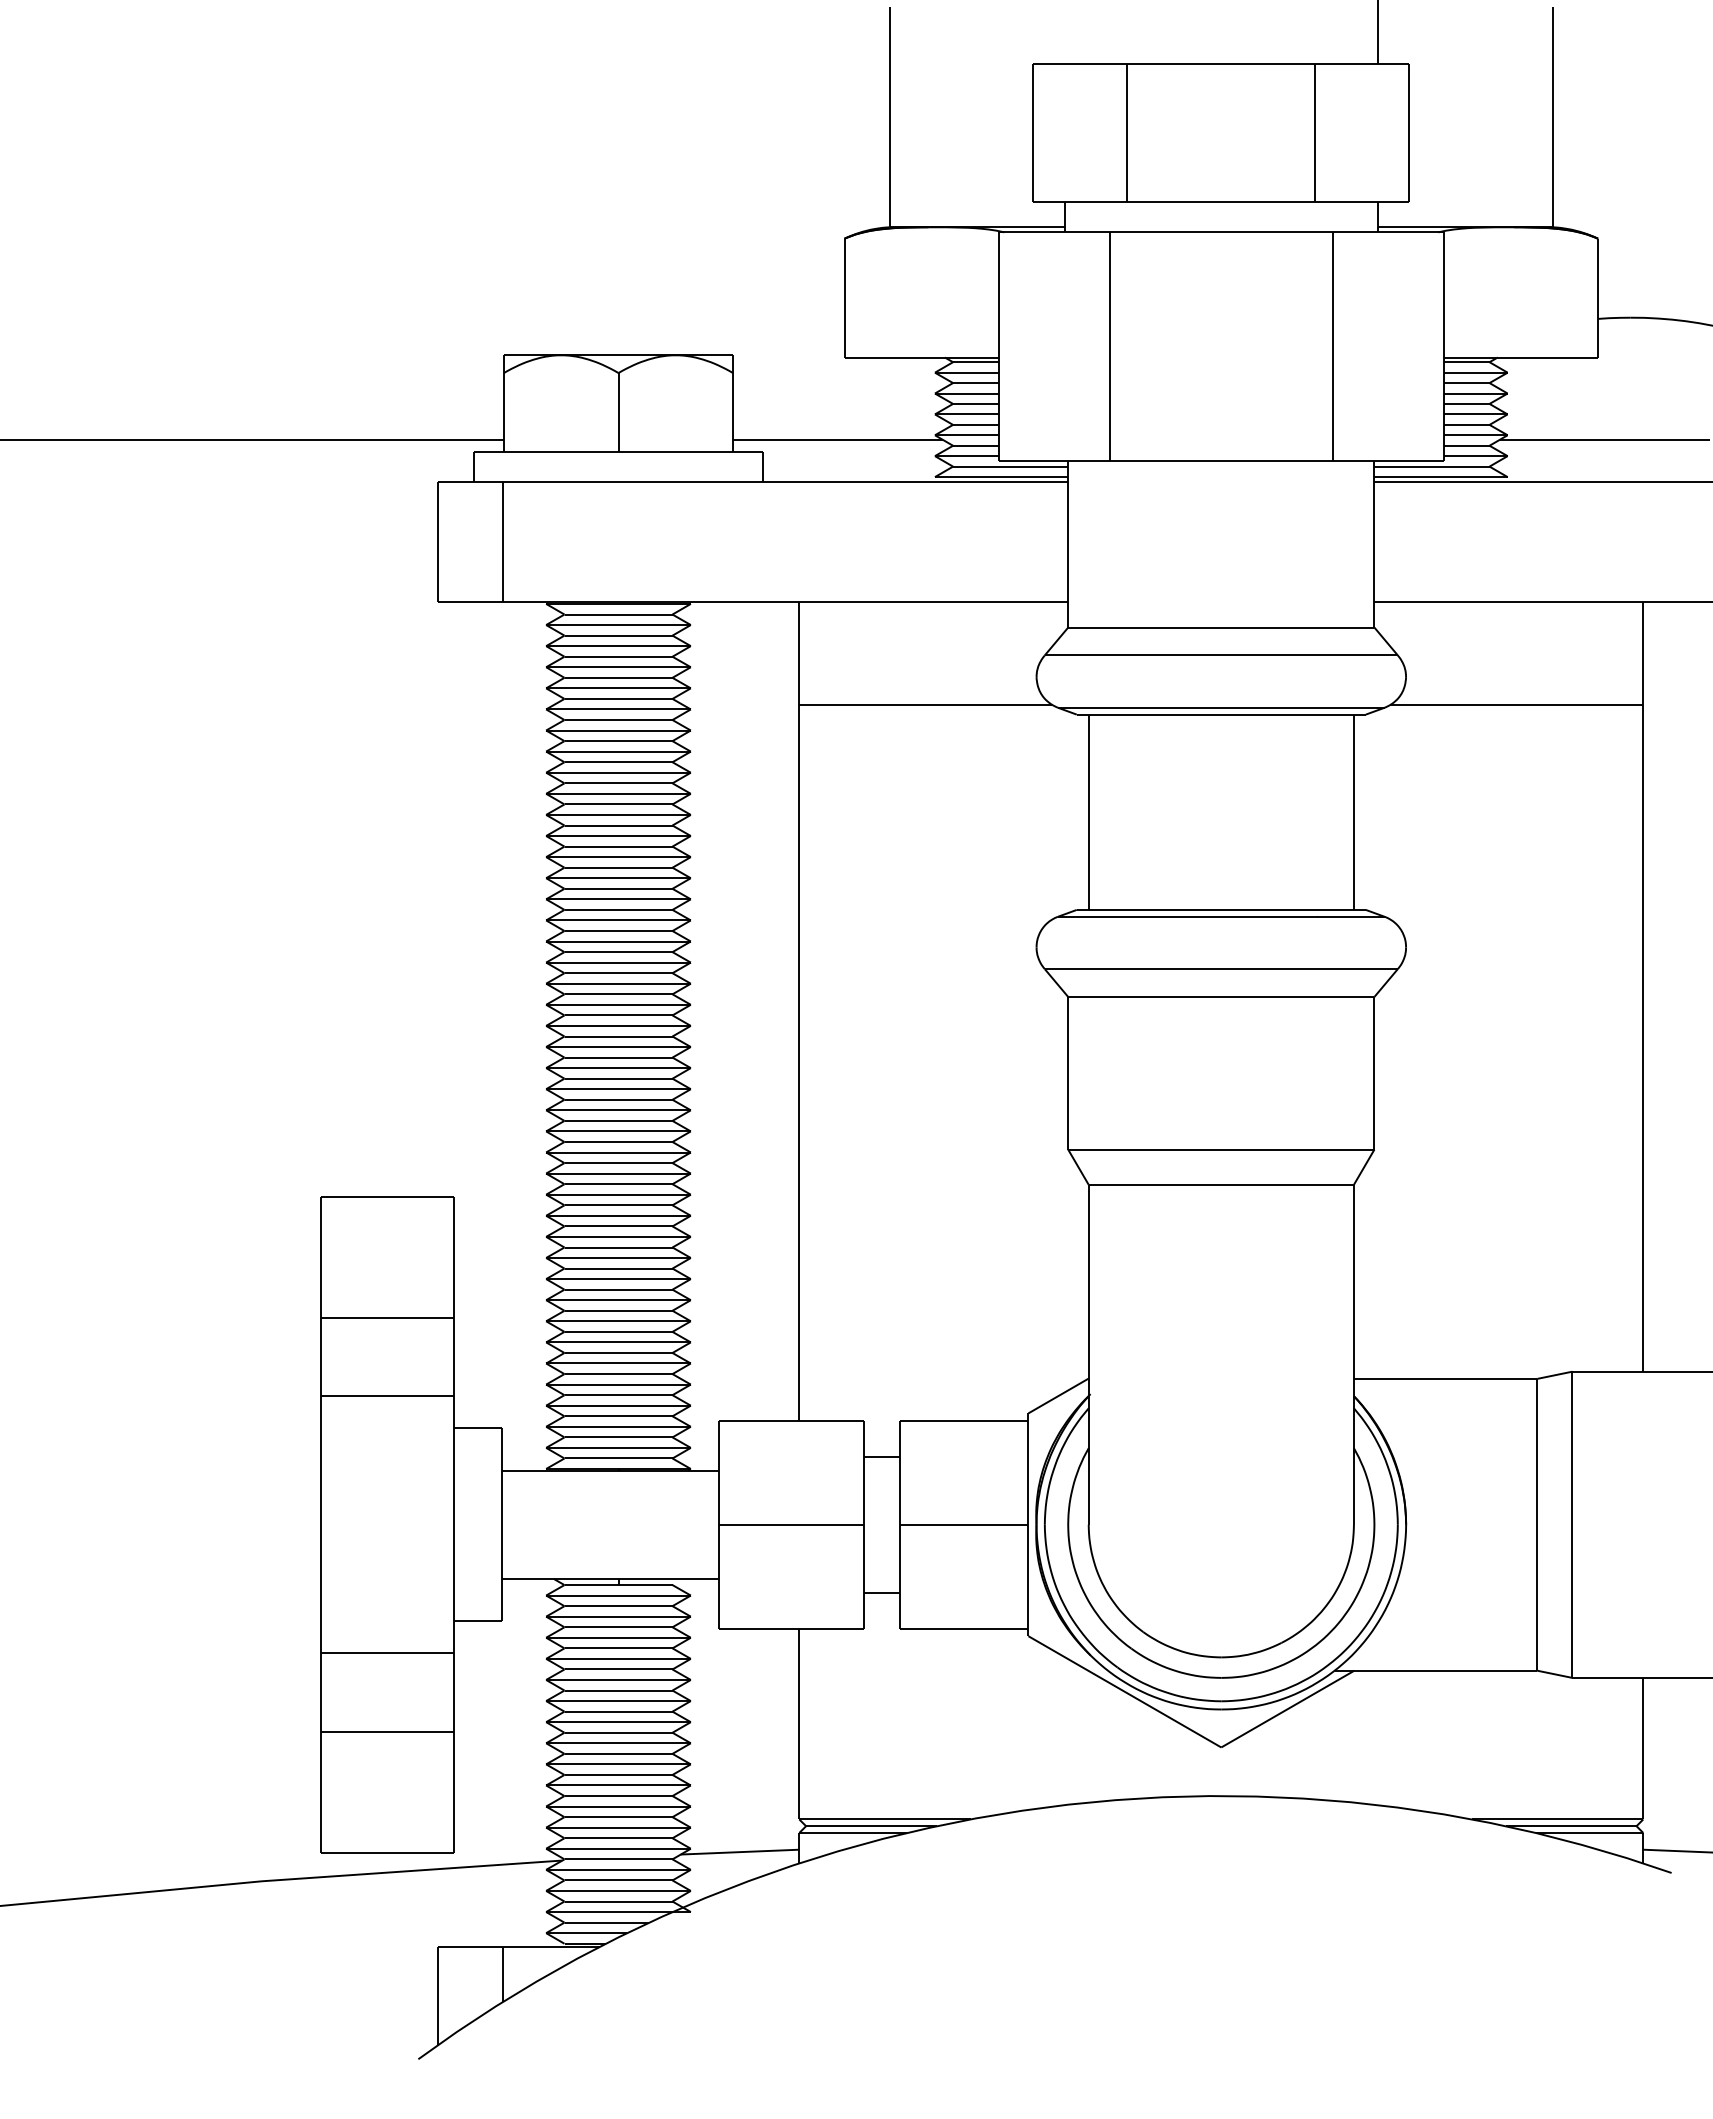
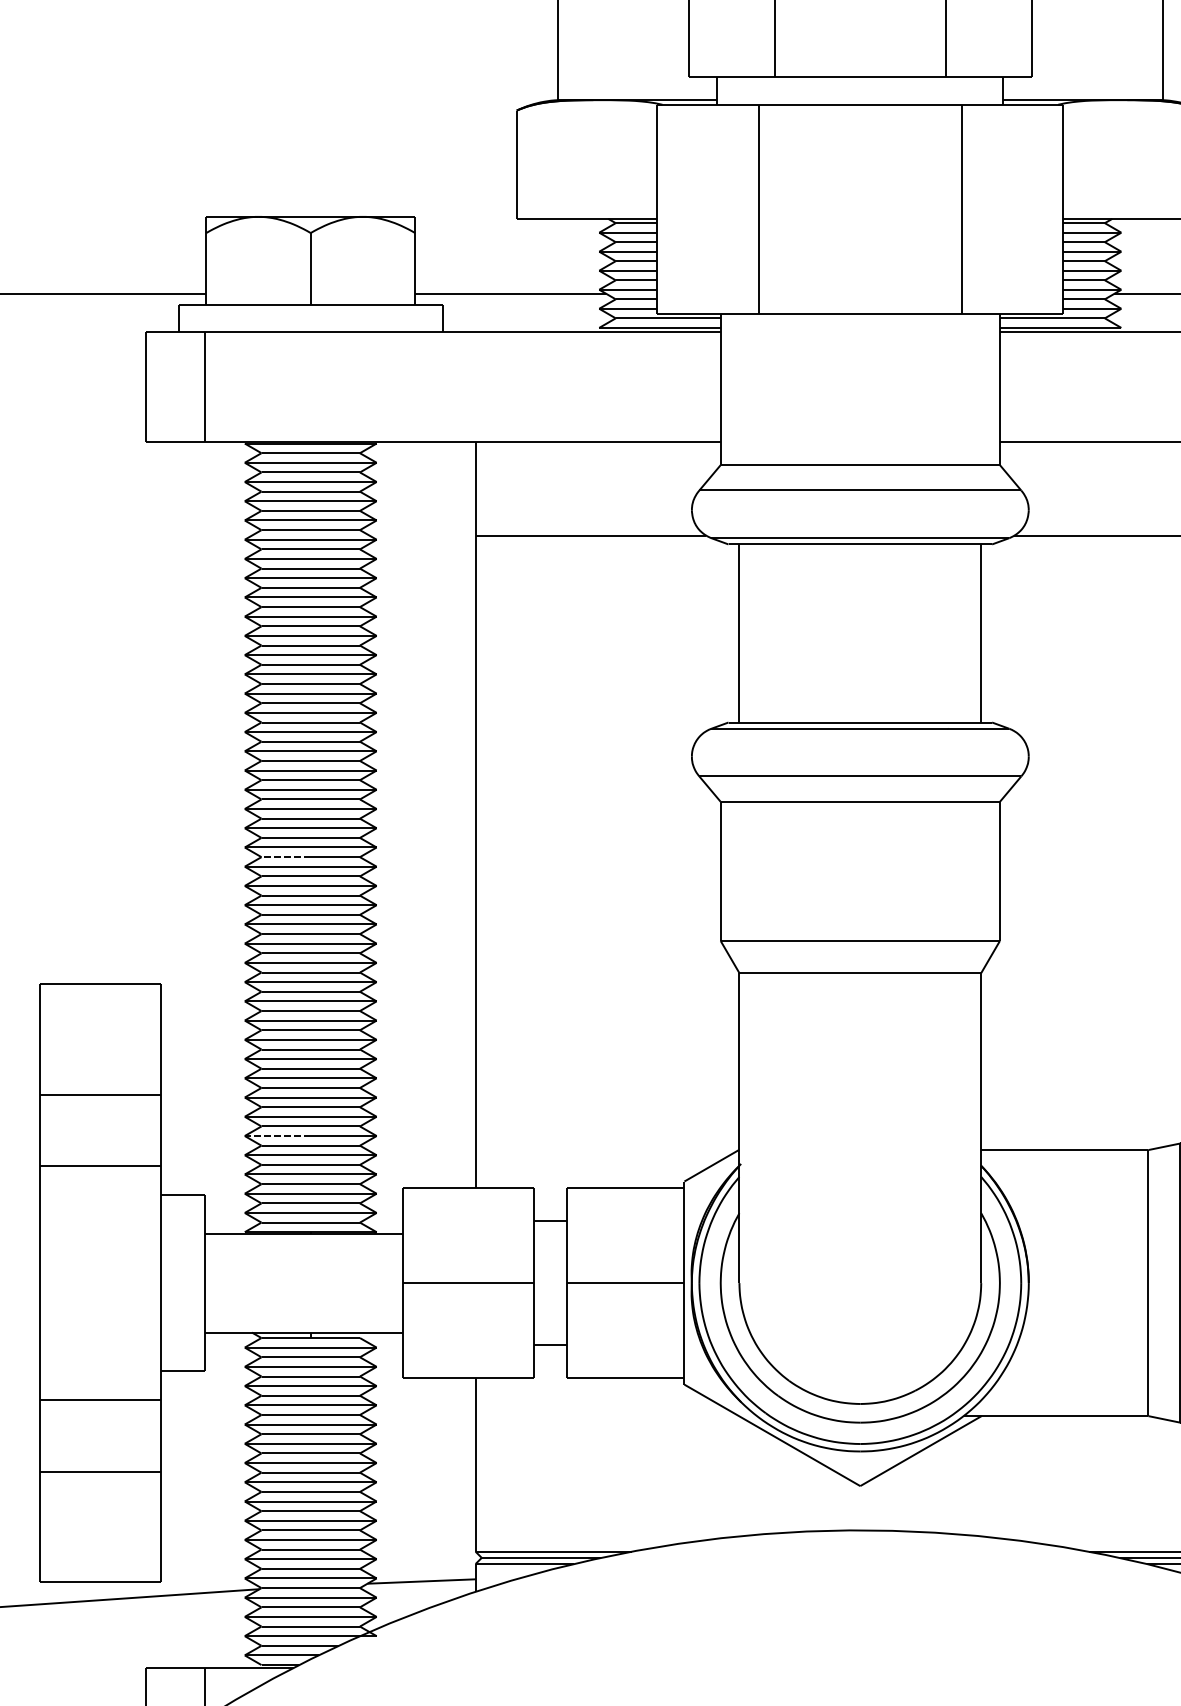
line: (591, 1057) -> (286, 857), solid -> dashed
line: (581, 1363) -> (277, 1136), solid -> dashed

